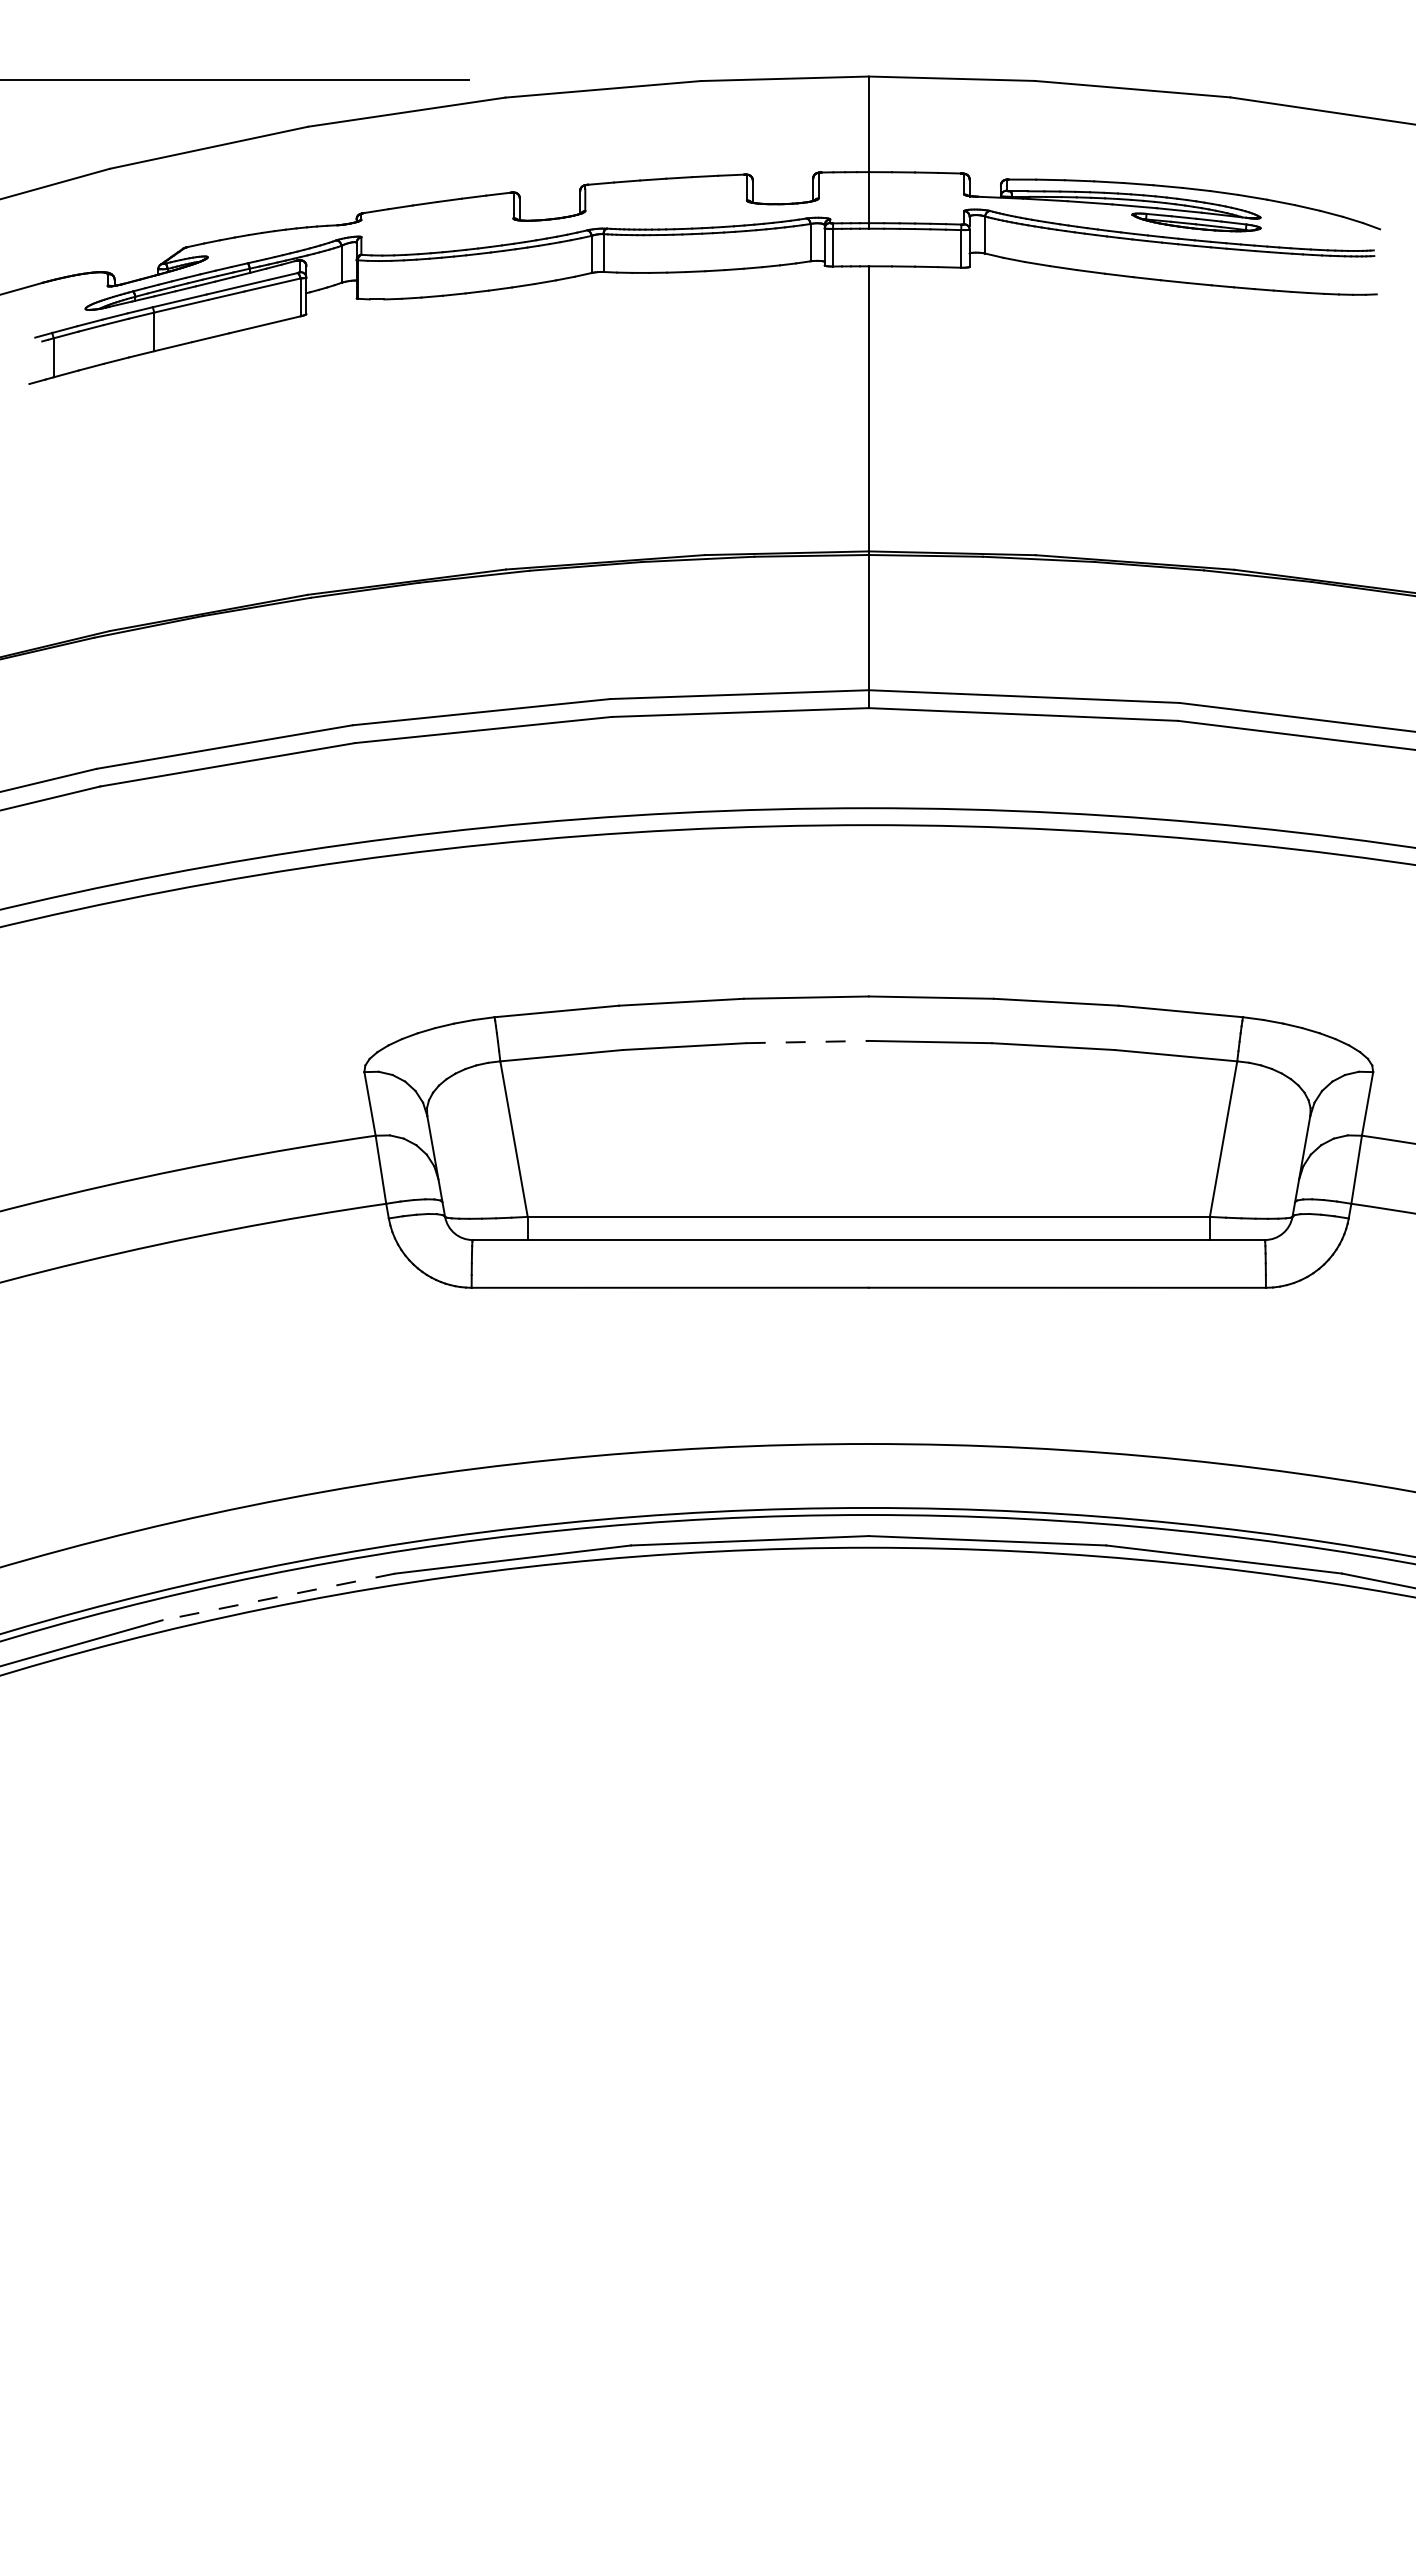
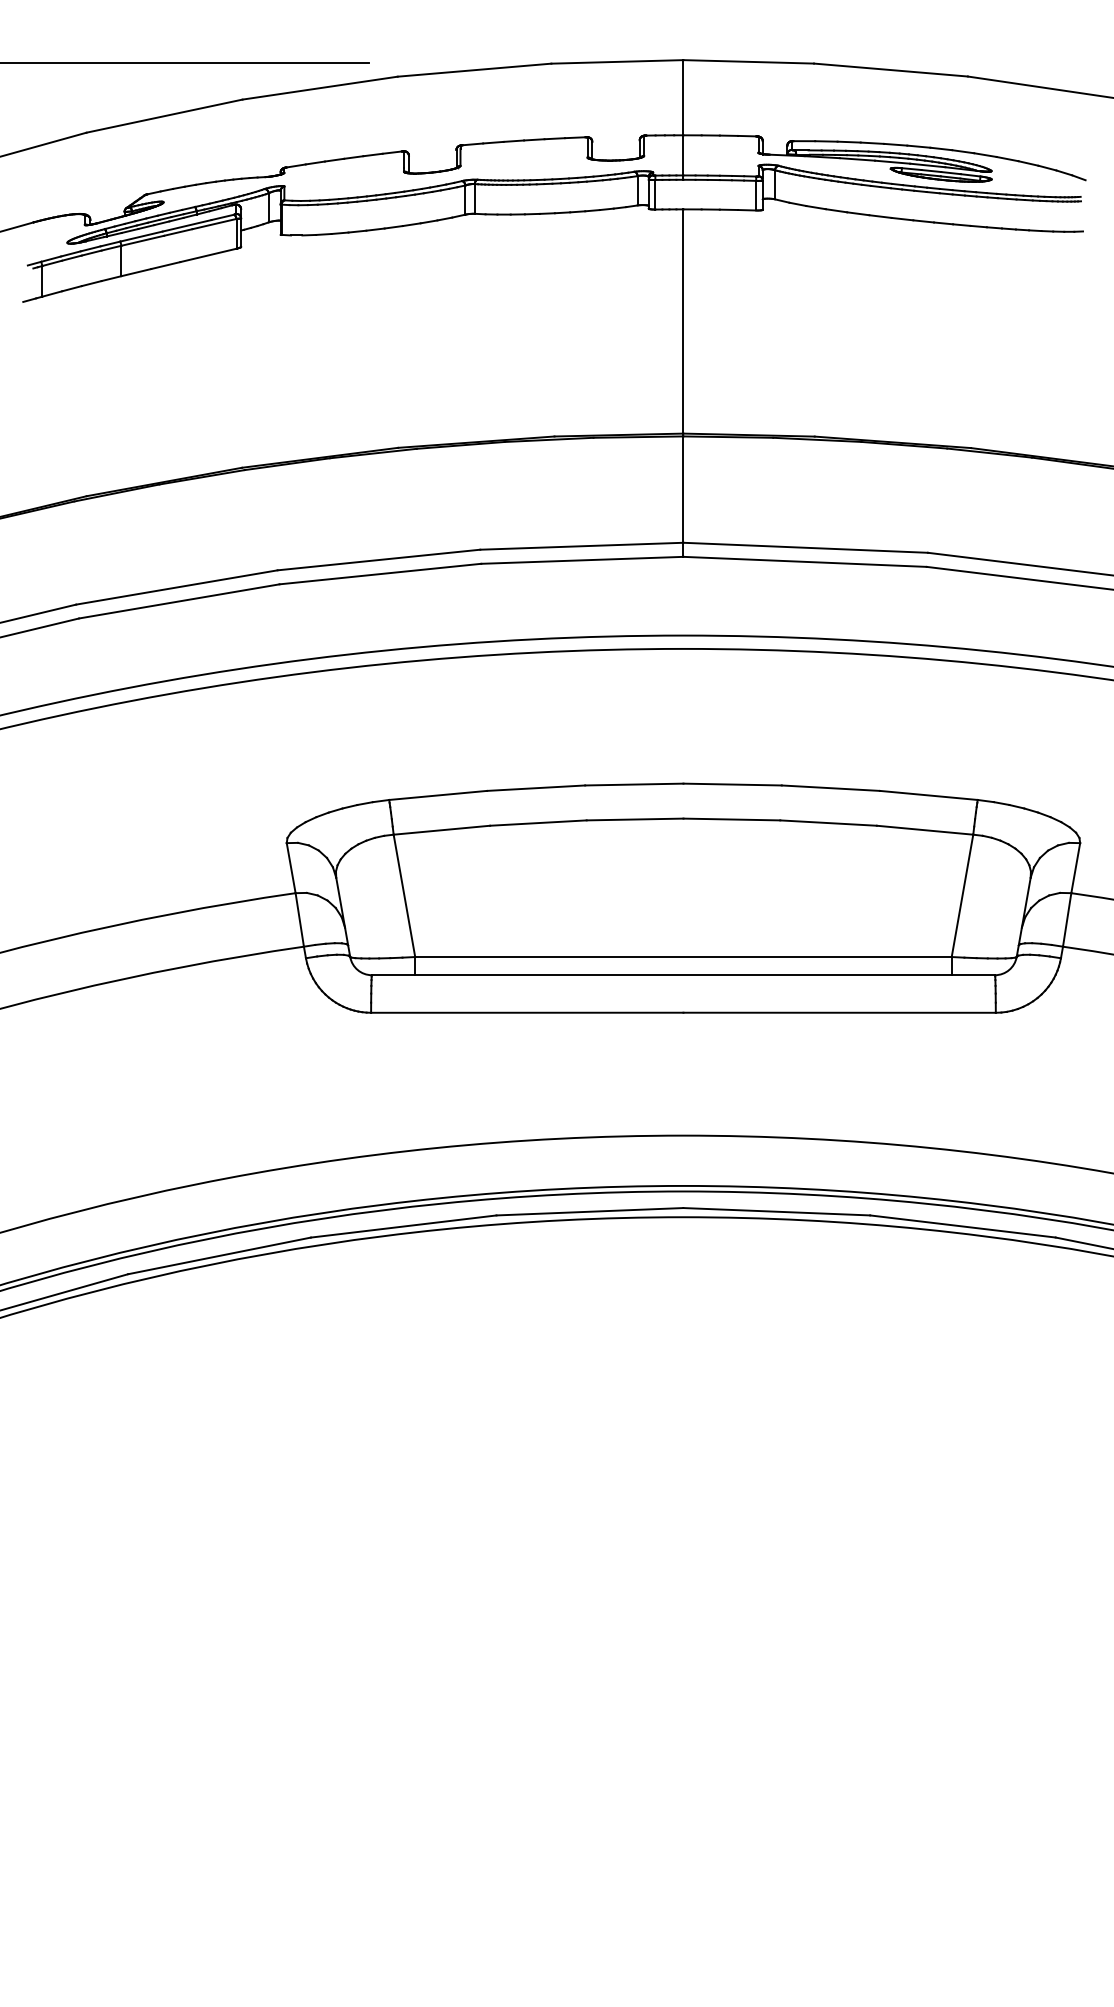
line: (807, 1042) -> (635, 819), dashed -> solid
line: (278, 1596) -> (219, 1255), dashed -> solid

